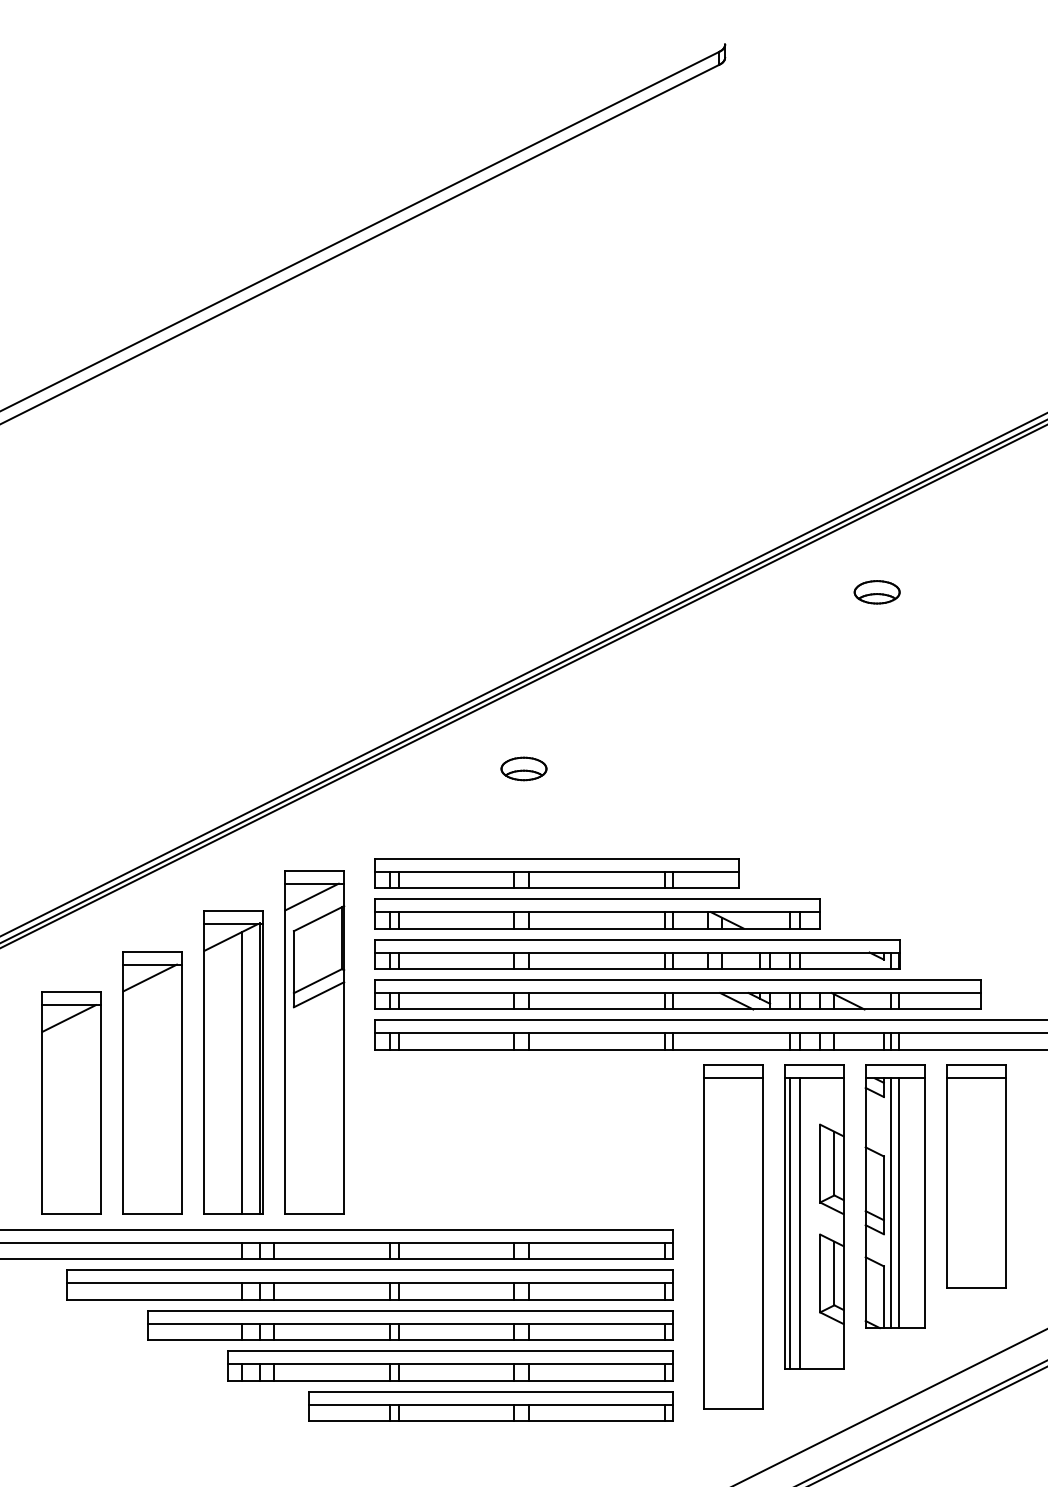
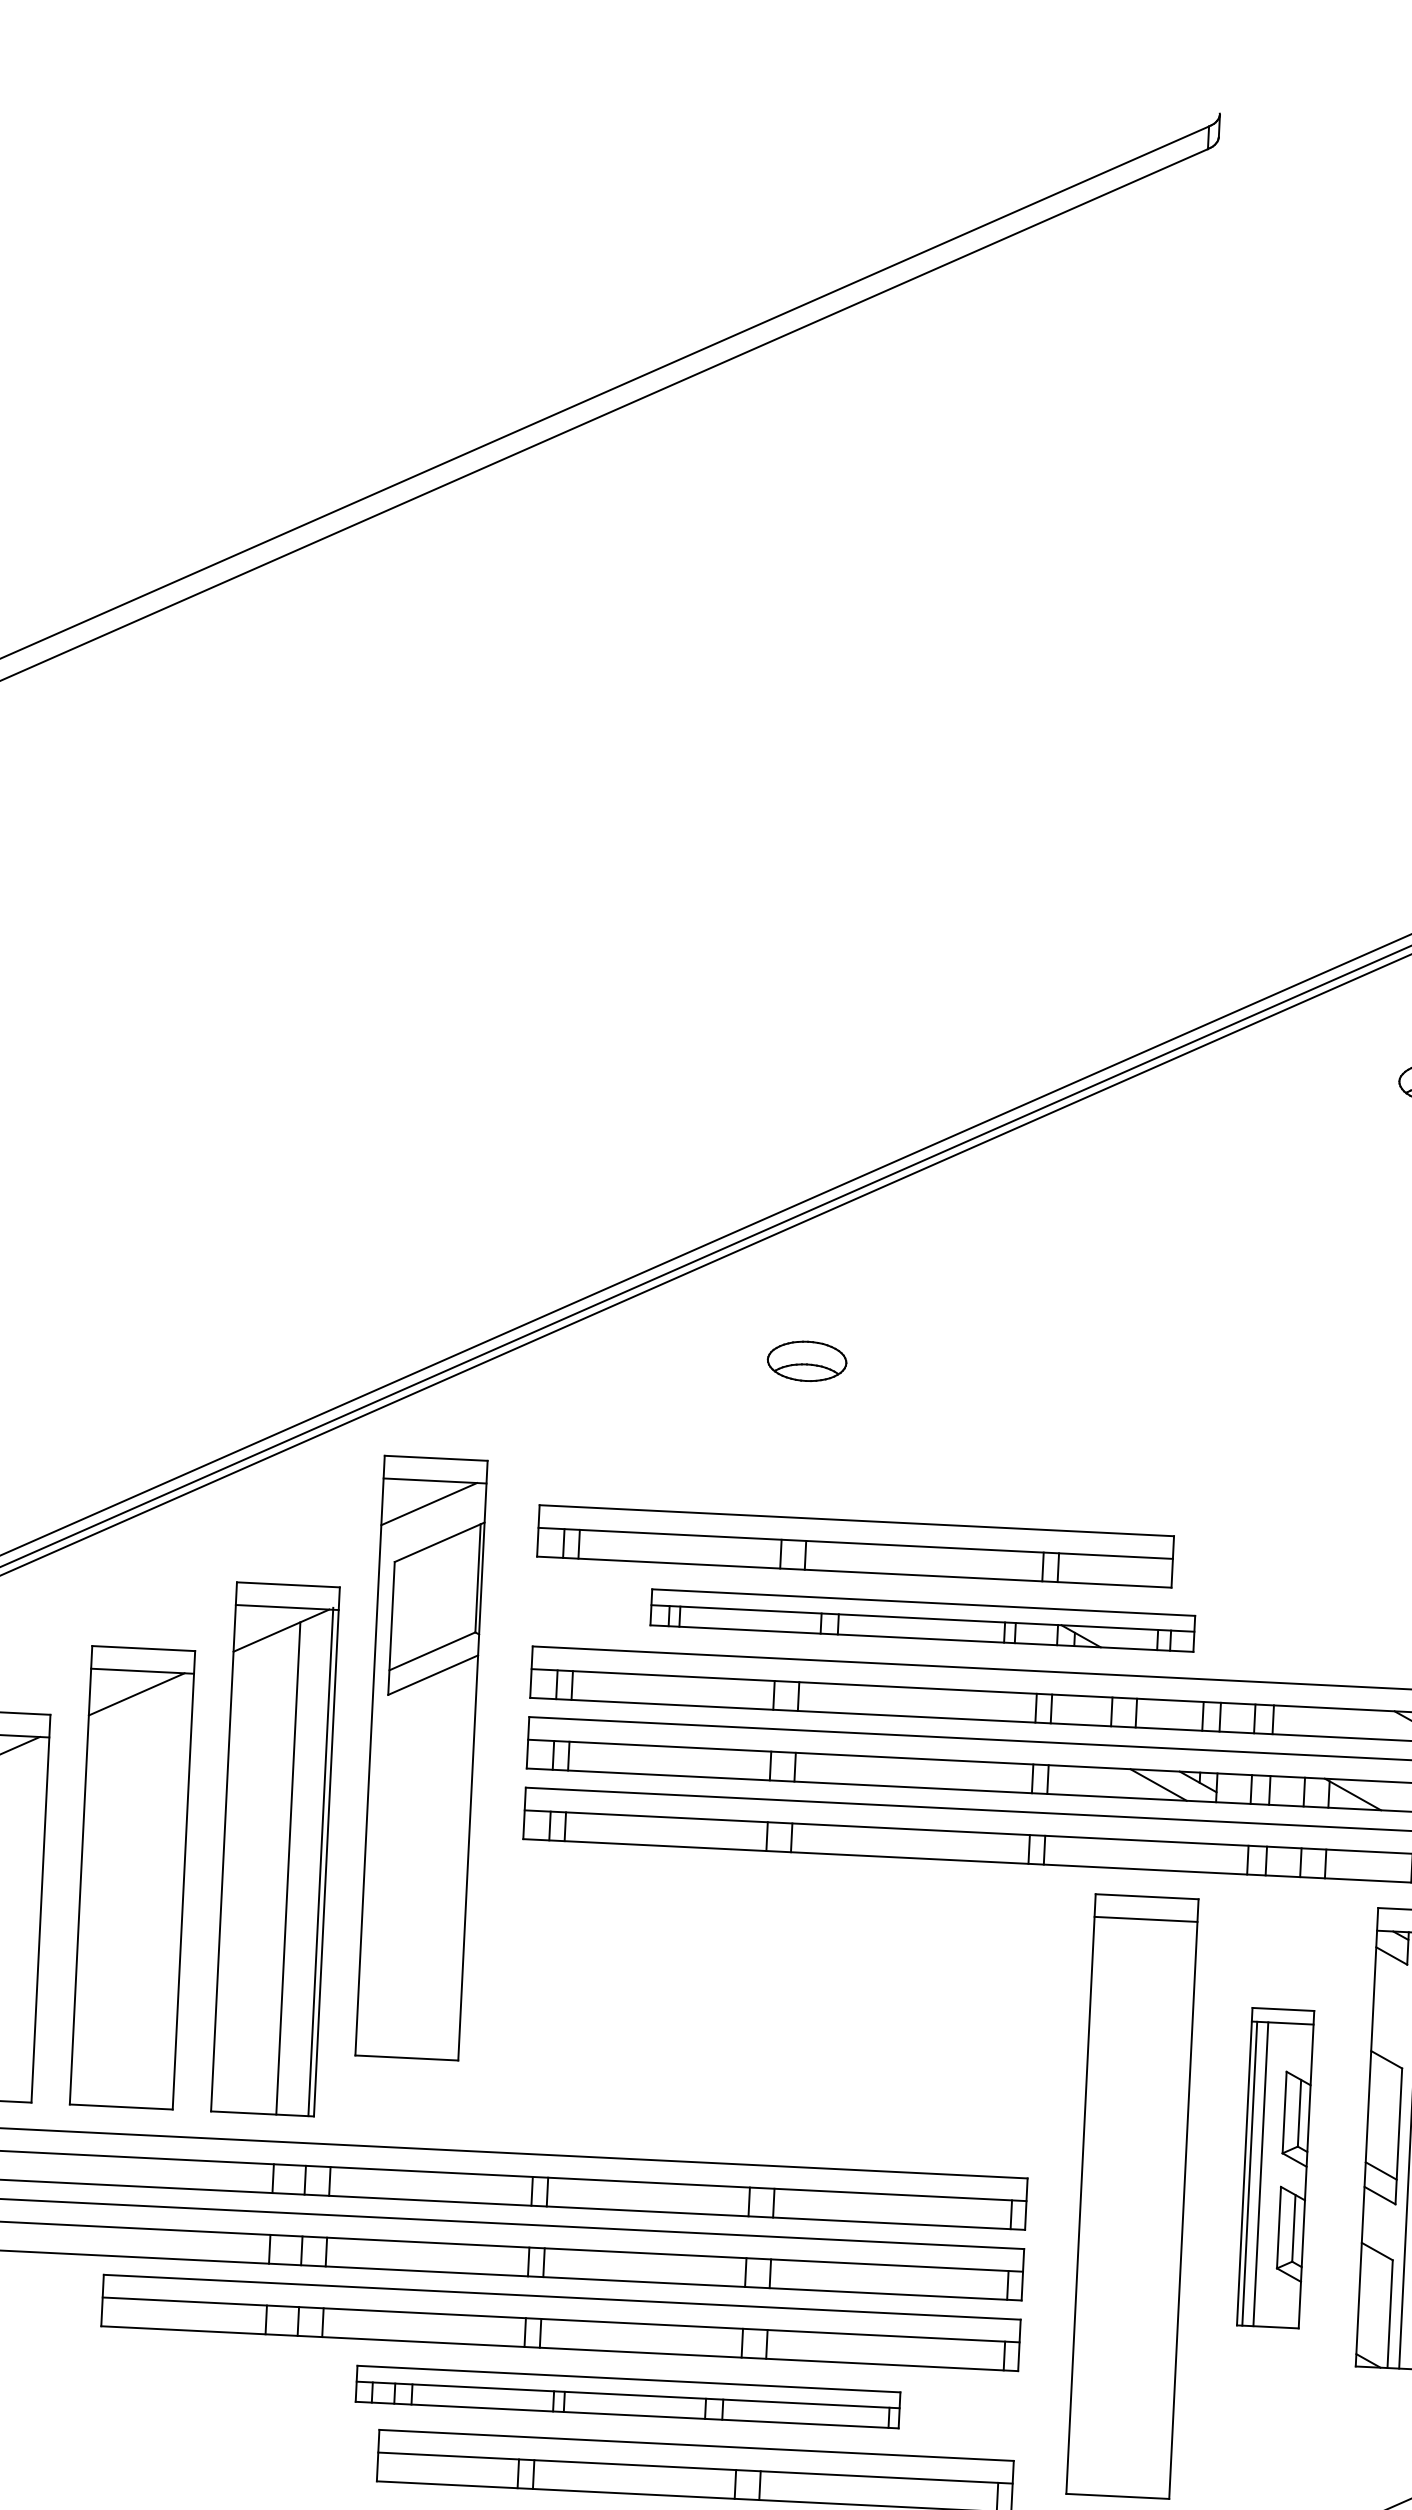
part: (597, 913) -> (923, 1619), size x0.7
part: (314, 1042) -> (421, 1758), moved
part: (814, 1216) -> (1275, 2167), size x0.6
part: (450, 1365) -> (627, 2396), size x0.7

